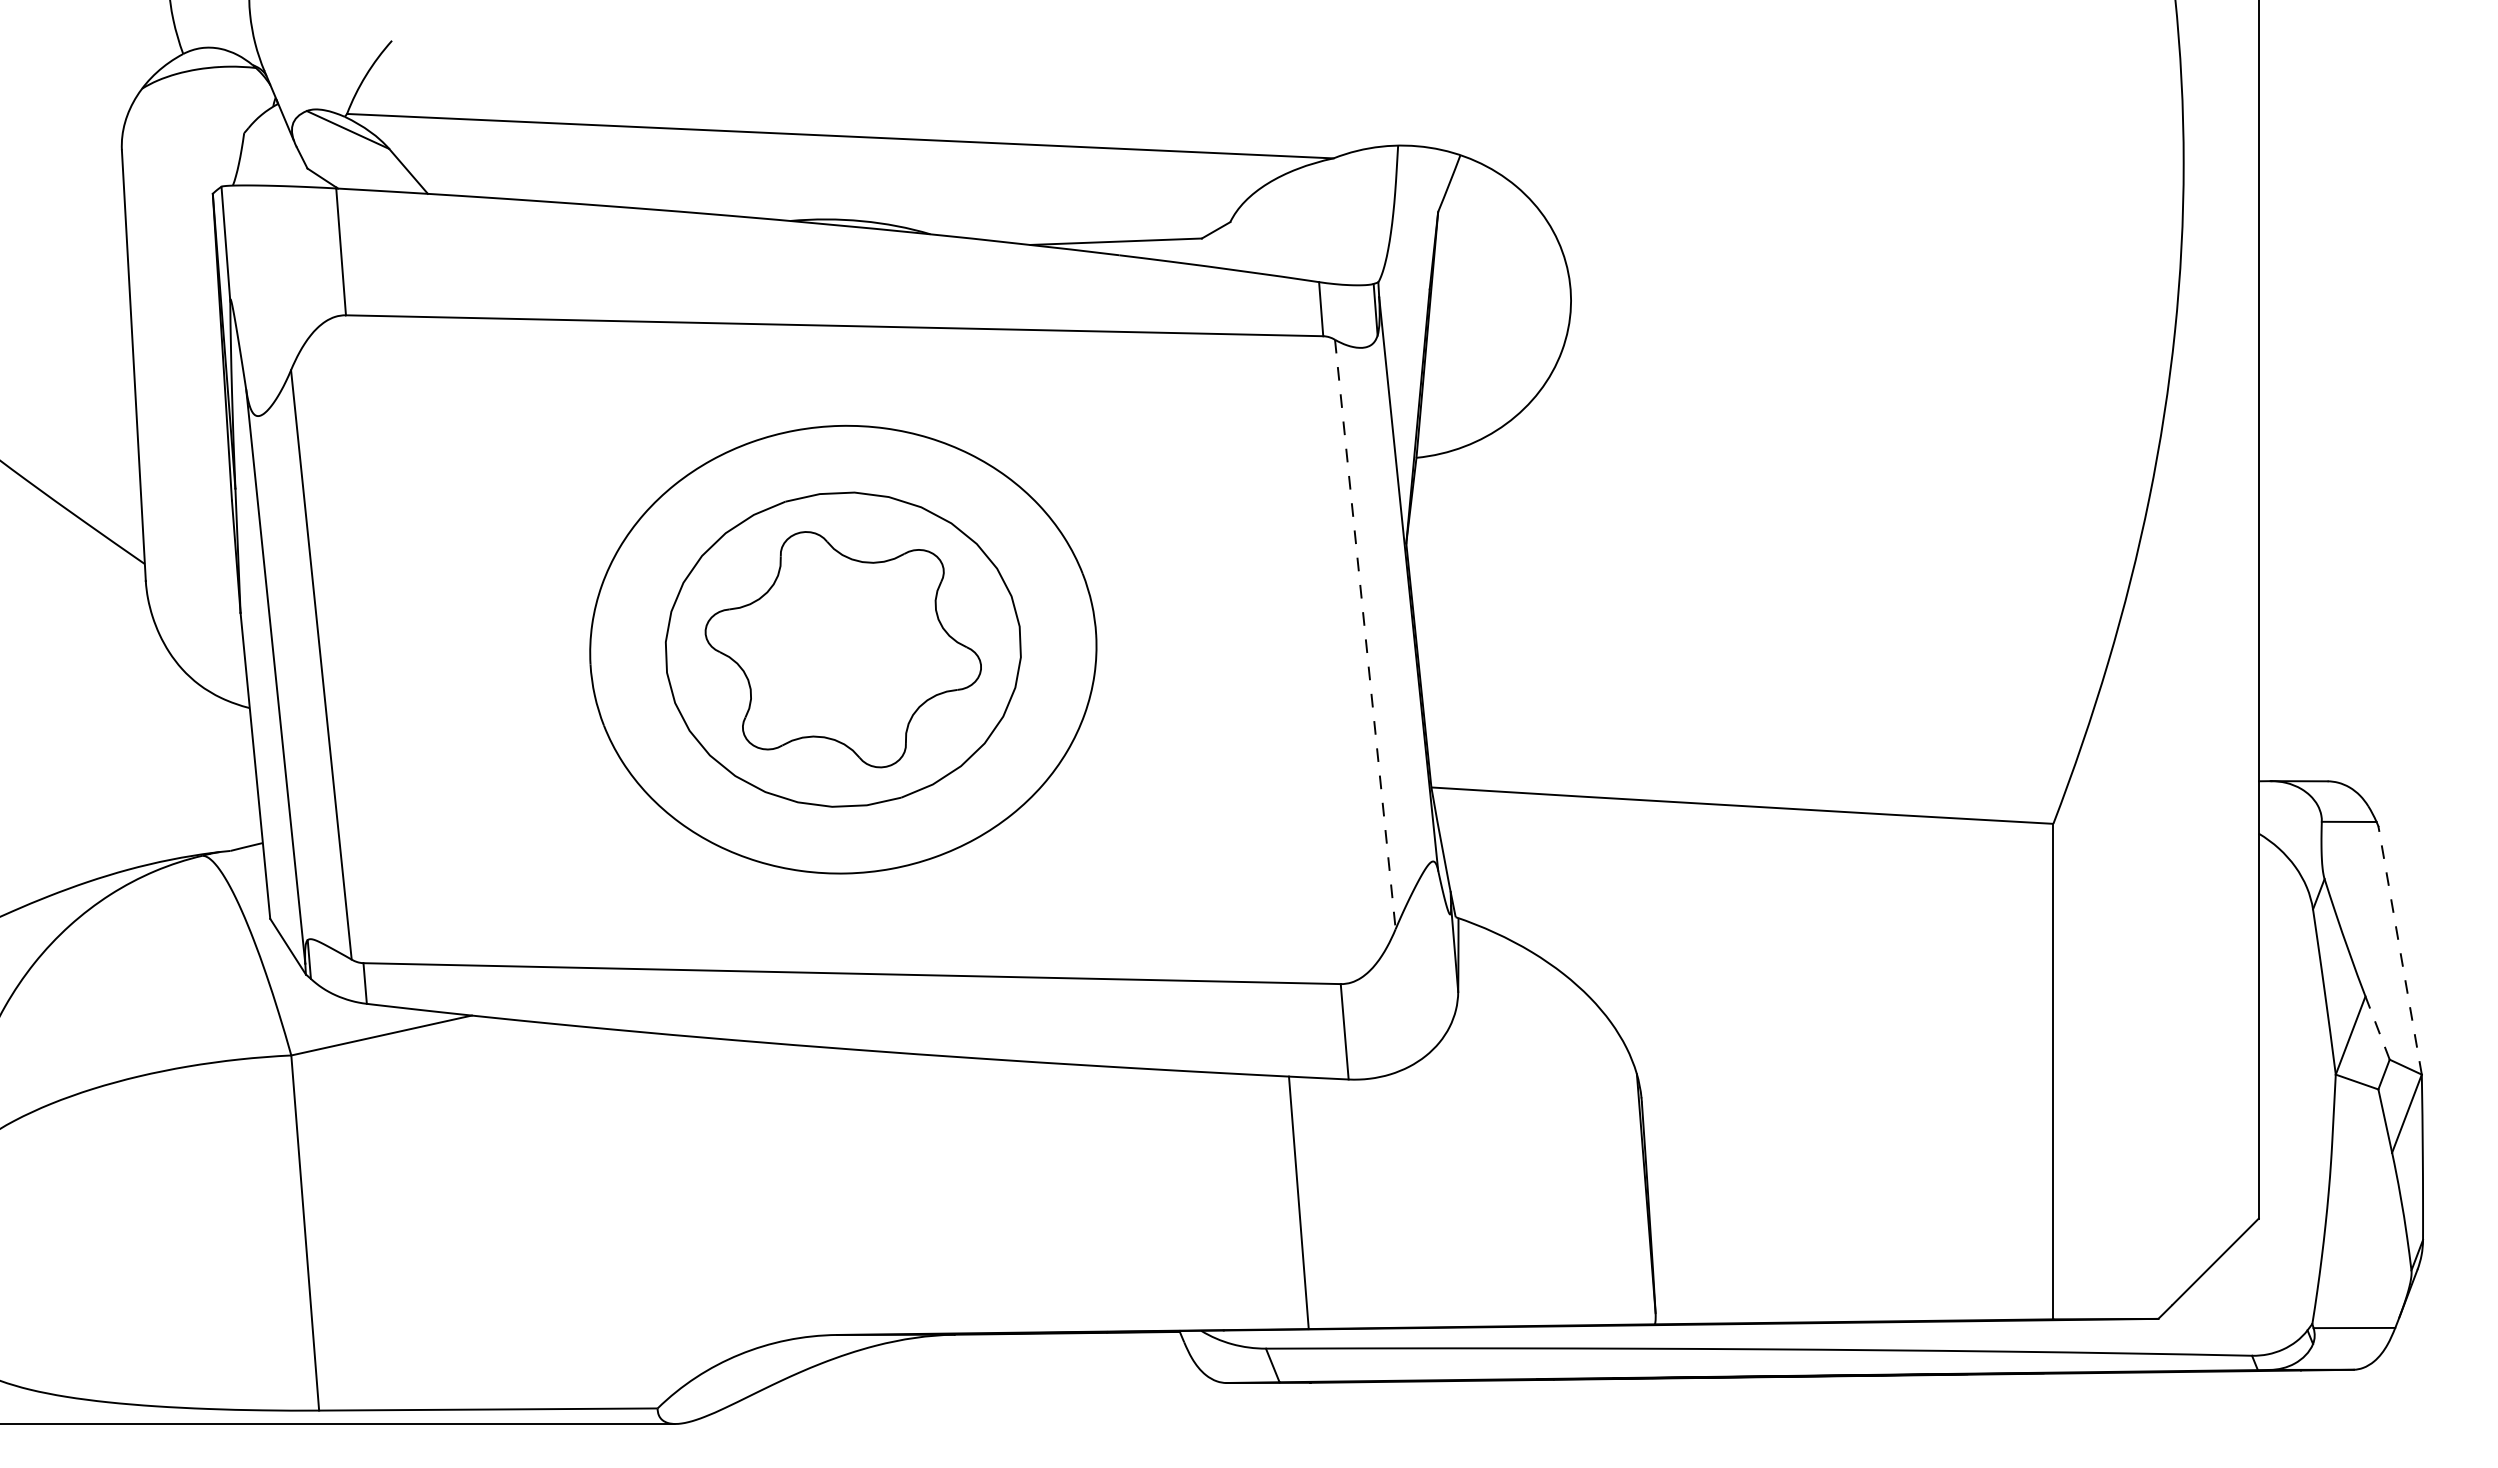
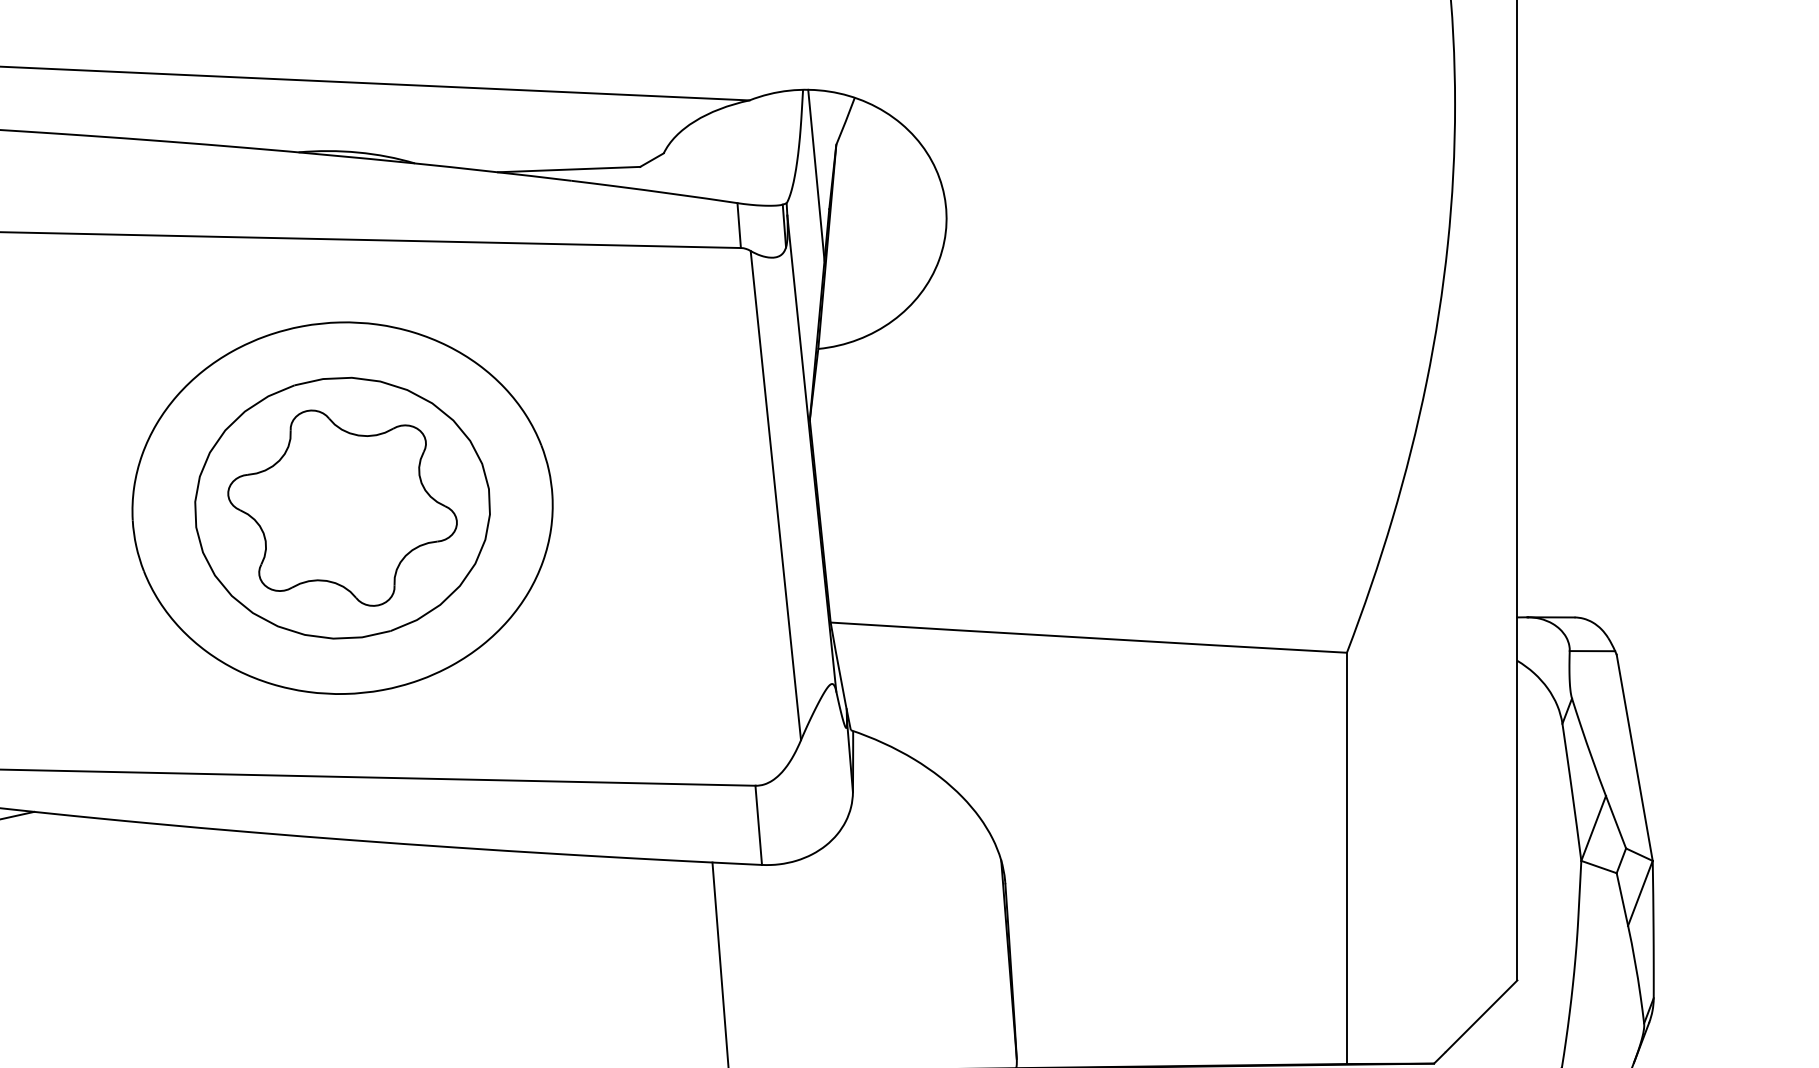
line: (1413, 248) -> (815, 175), added
line: (1365, 635) -> (775, 496), dashed -> solid
line: (2400, 949) -> (1635, 757), dashed -> solid
line: (2377, 1028) -> (1615, 822), dashed -> solid

